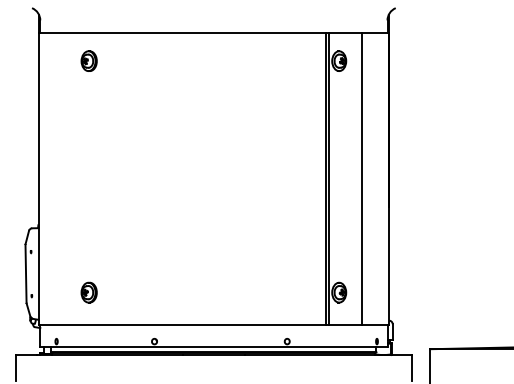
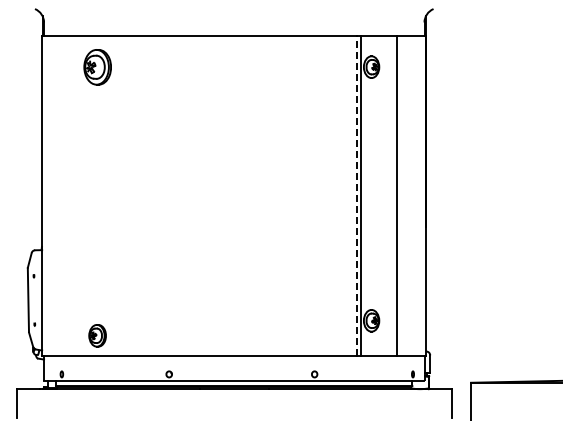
part: (89, 60) -> (97, 66), size x1.6
line: (325, 178) -> (356, 195), solid -> dashed
part: (89, 292) -> (97, 335), moved

